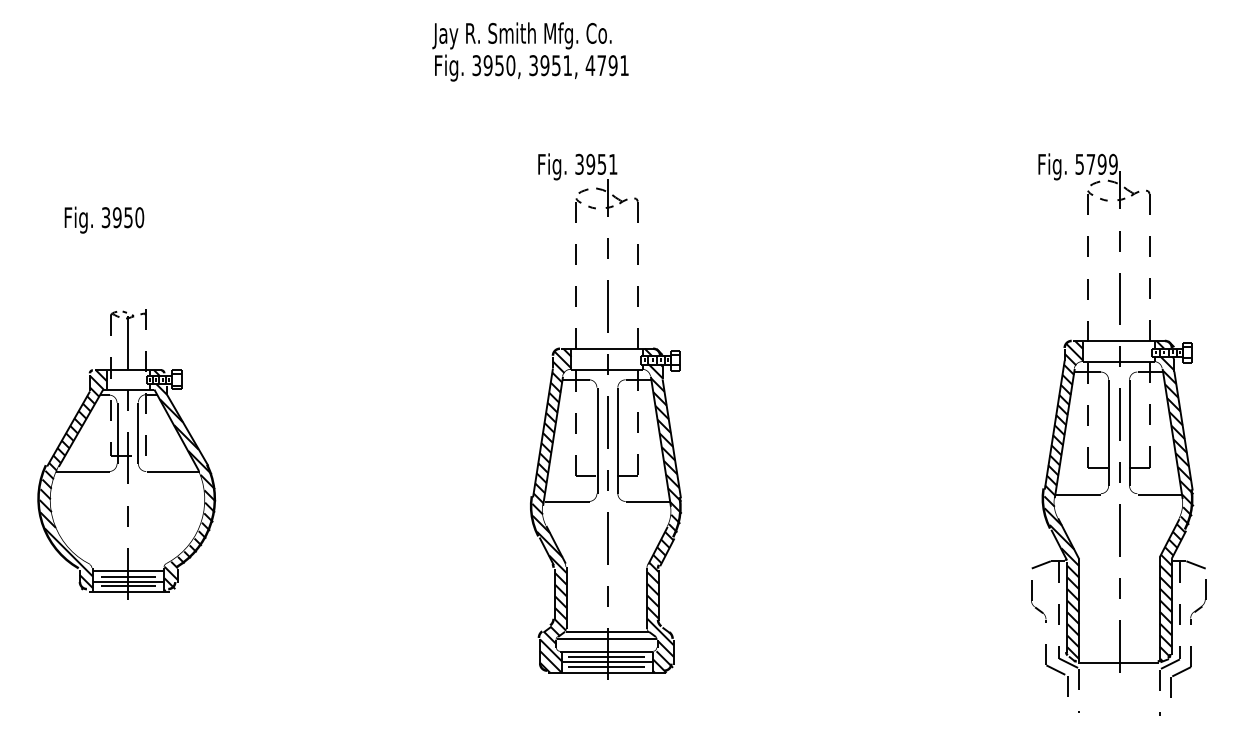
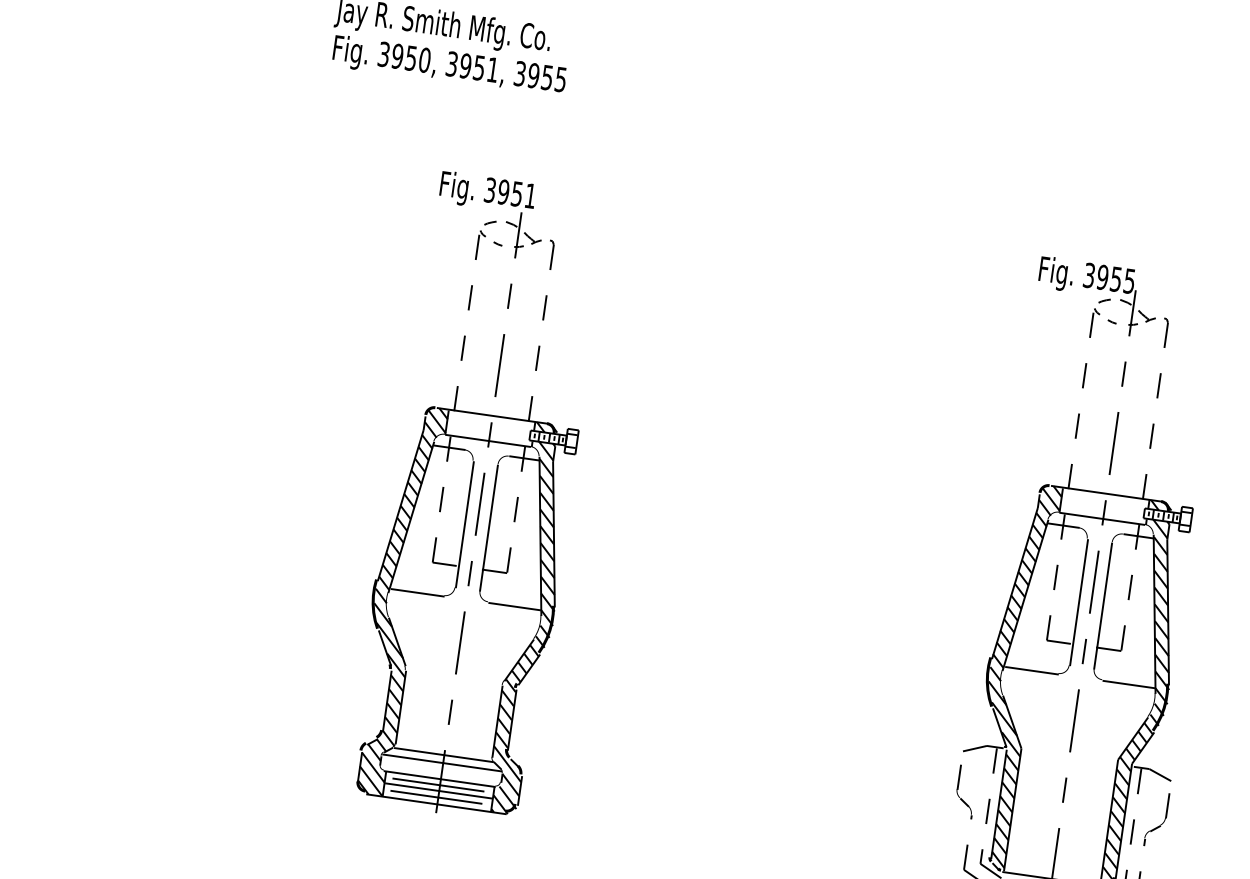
text: (606, 65) -> (539, 76), 4791 -> 3955
text: (1096, 163) -> (1109, 277), 5799 -> 3955

